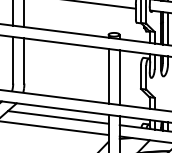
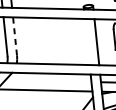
line: (24, 60) -> (15, 36), solid -> dashed
line: (108, 75) -> (87, 41), removed
line: (58, 117) -> (48, 81), removed

